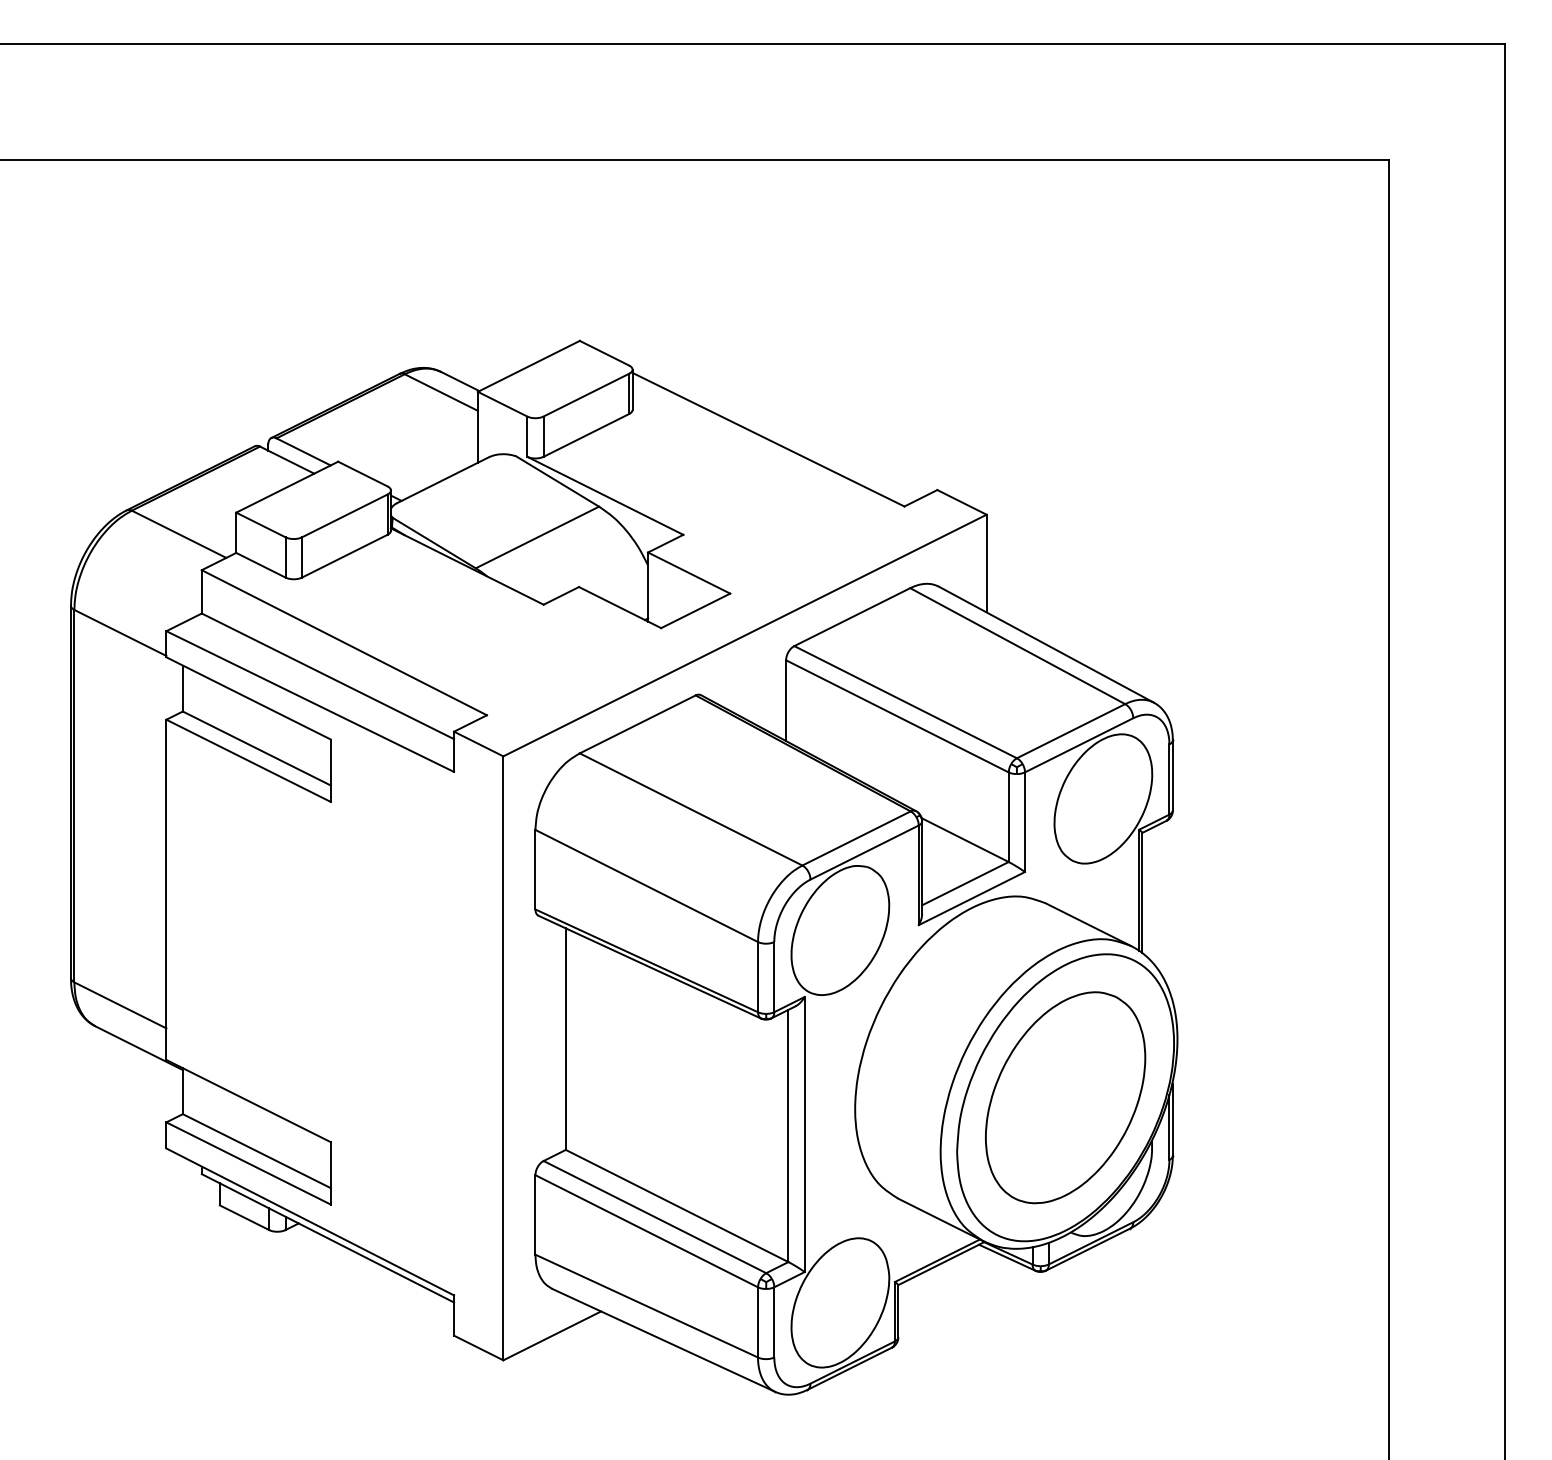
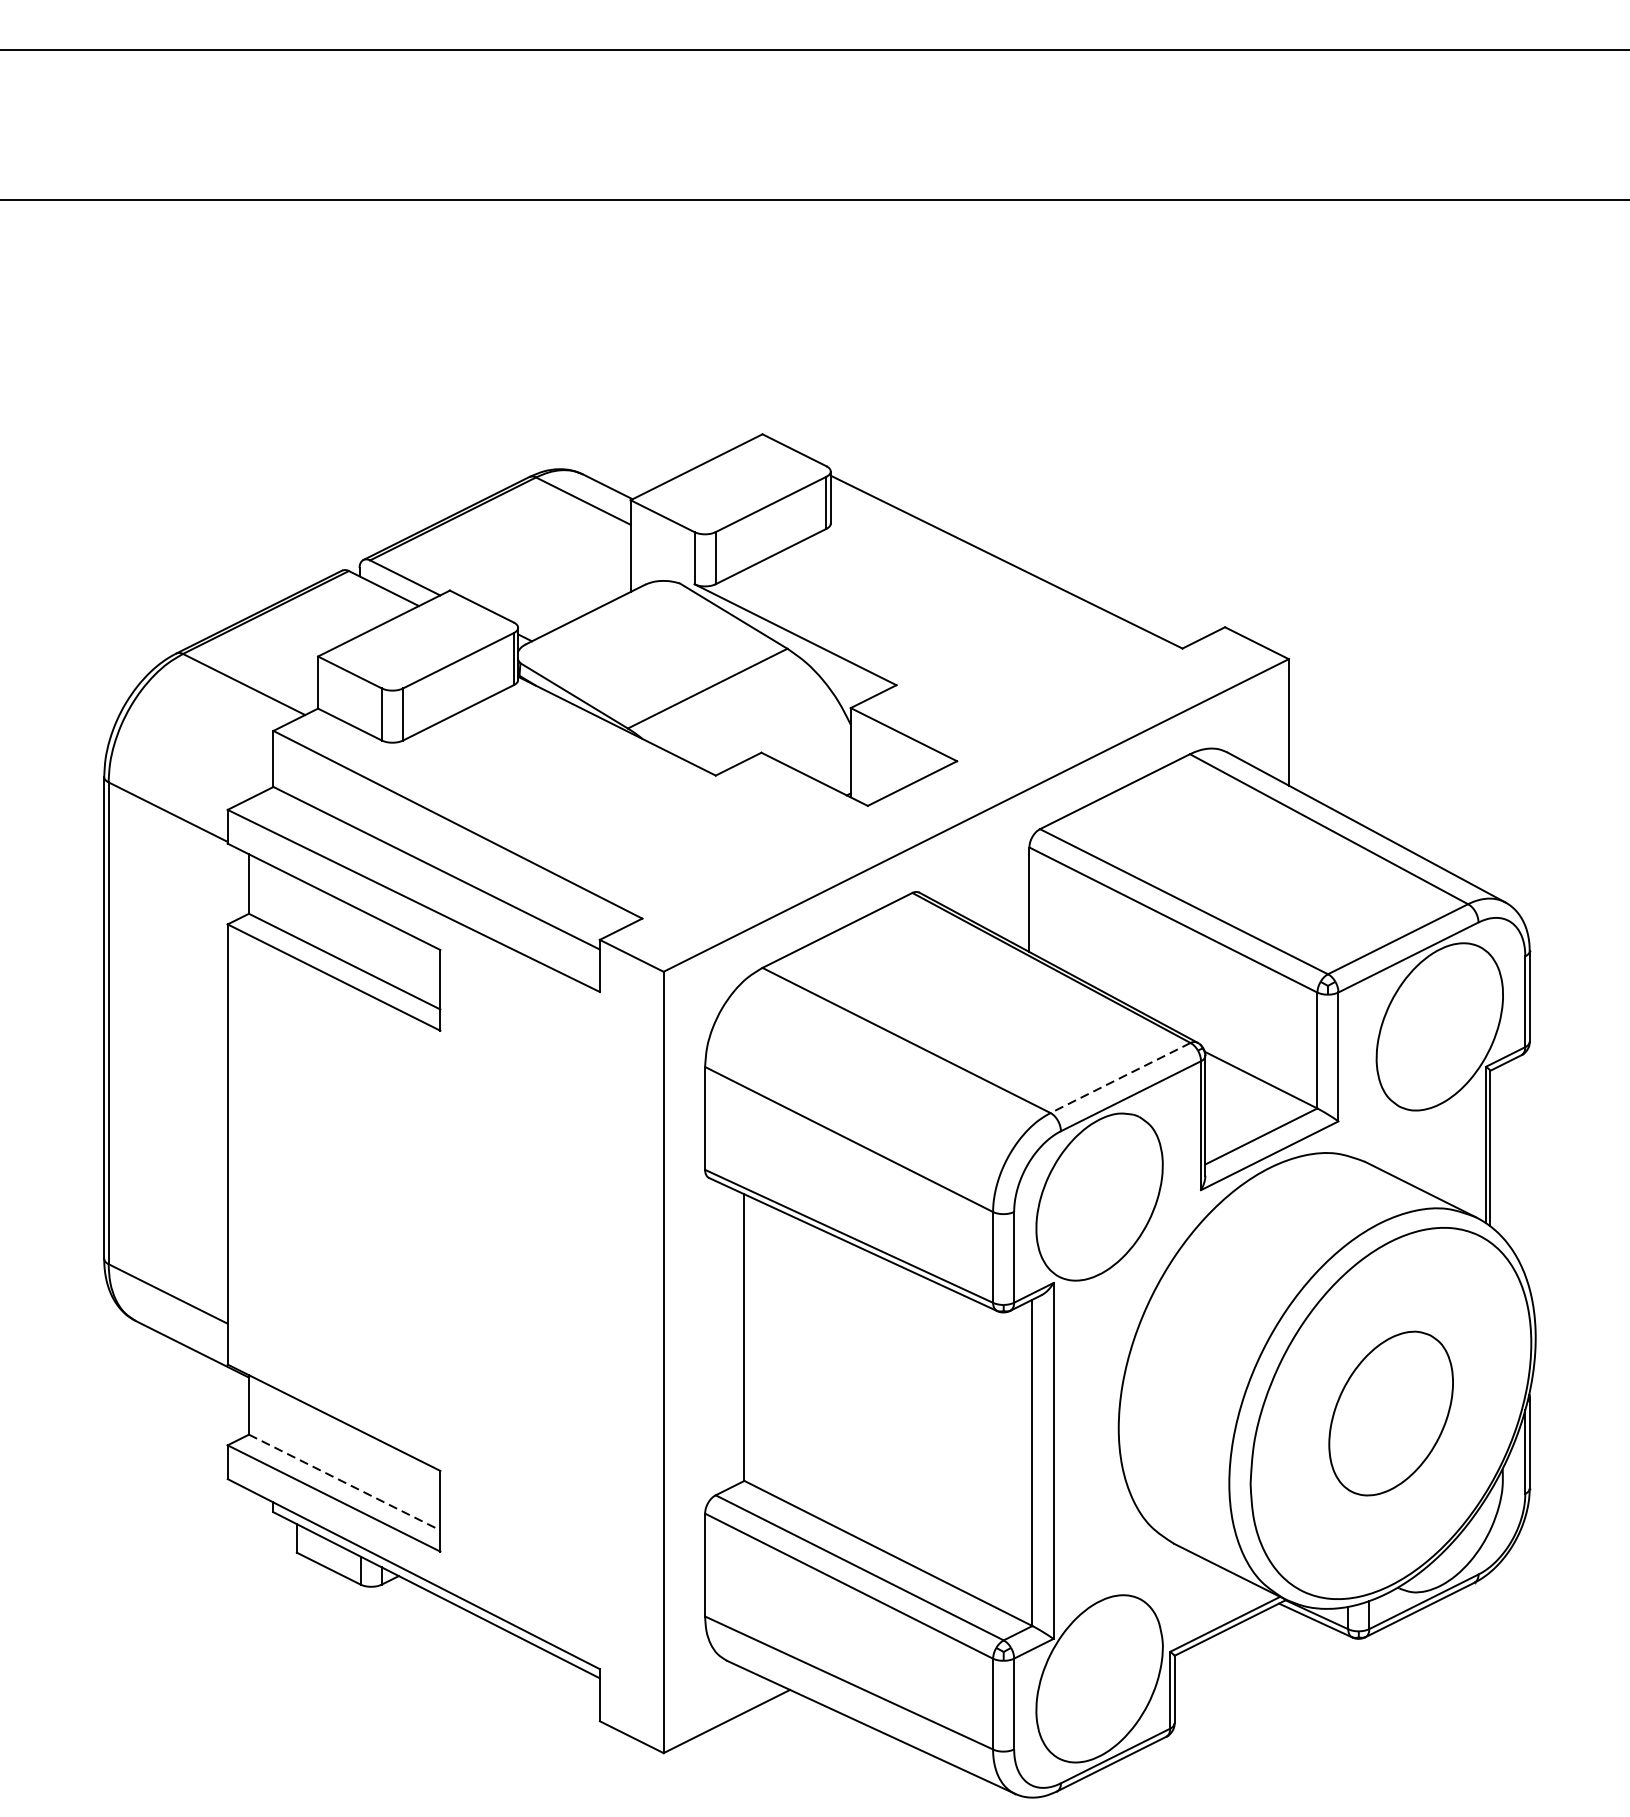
line: (856, 838) -> (1120, 1078), solid -> dashed
part: (1065, 1097) -> (1390, 1413), size x0.6
line: (256, 1151) -> (344, 1482), solid -> dashed

